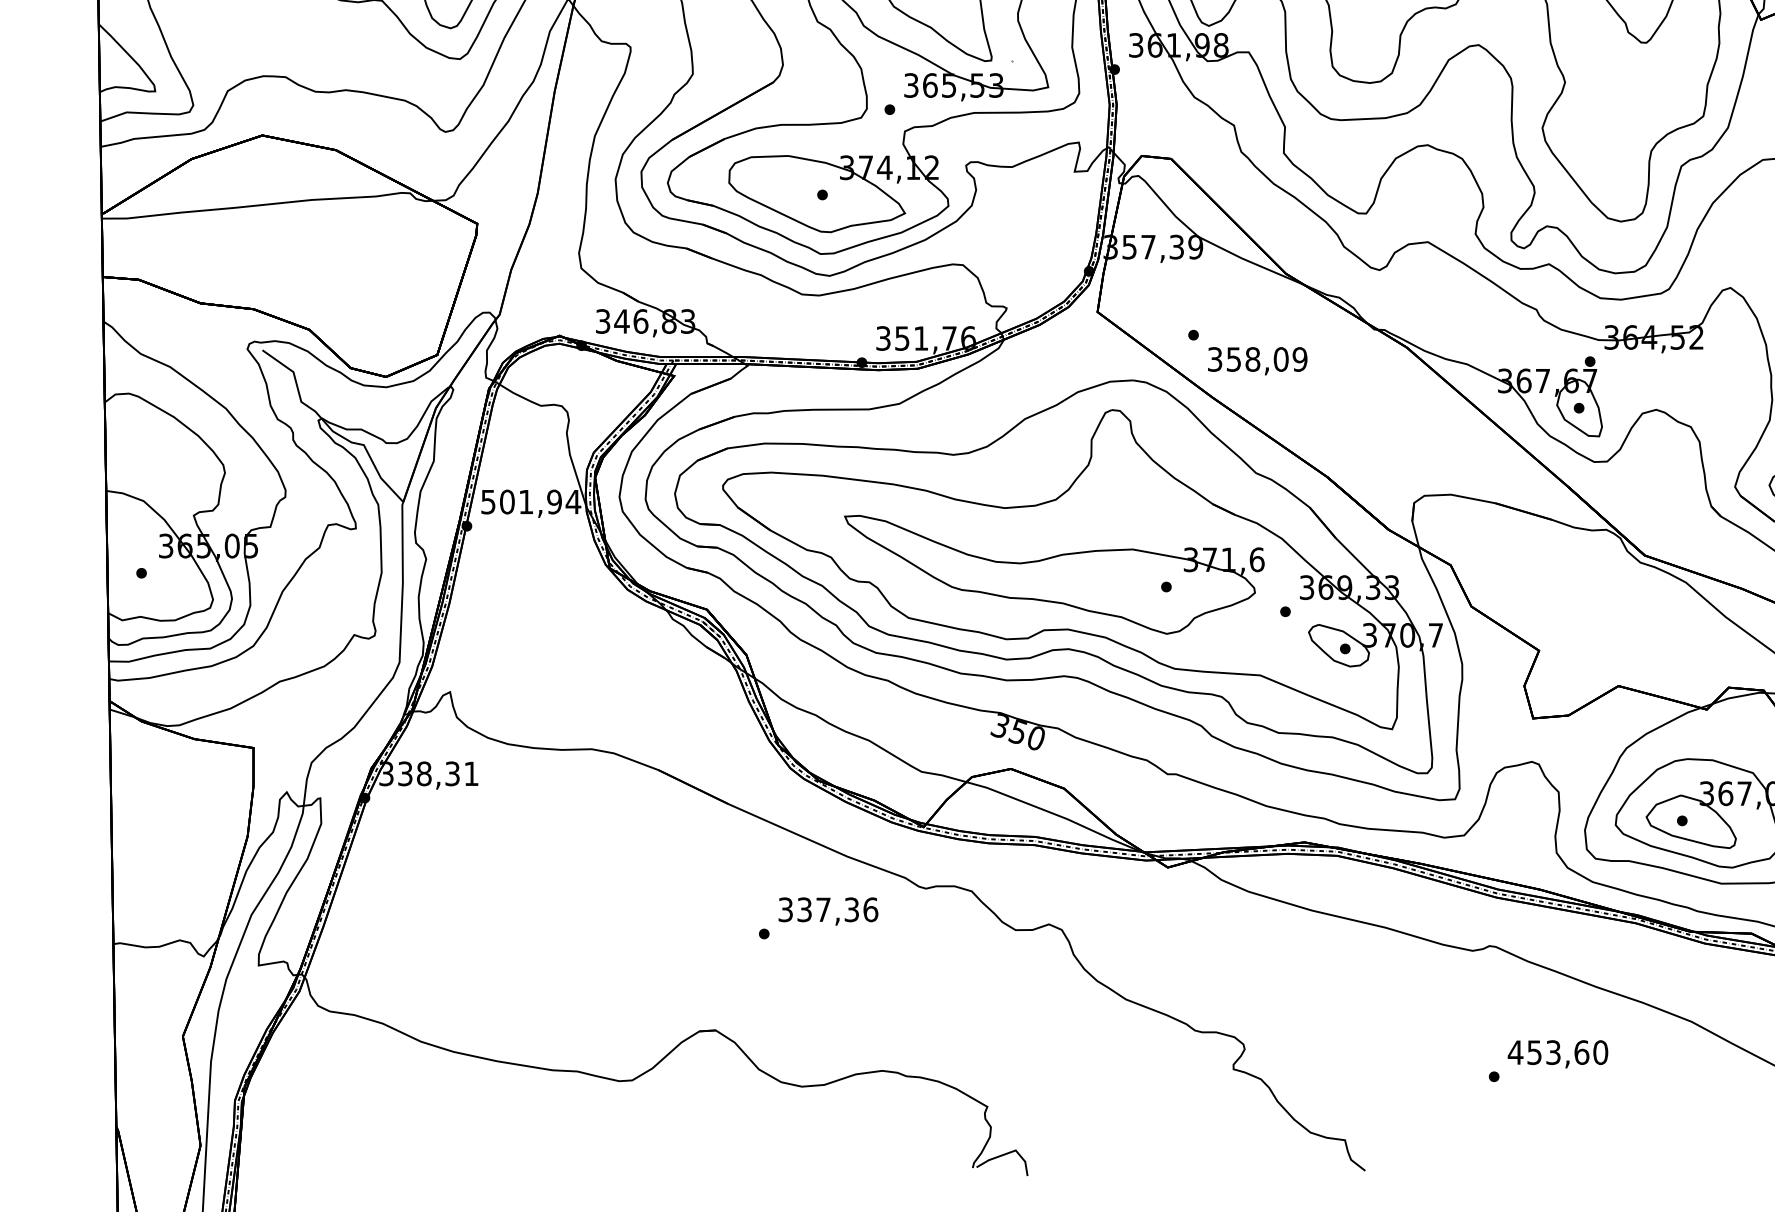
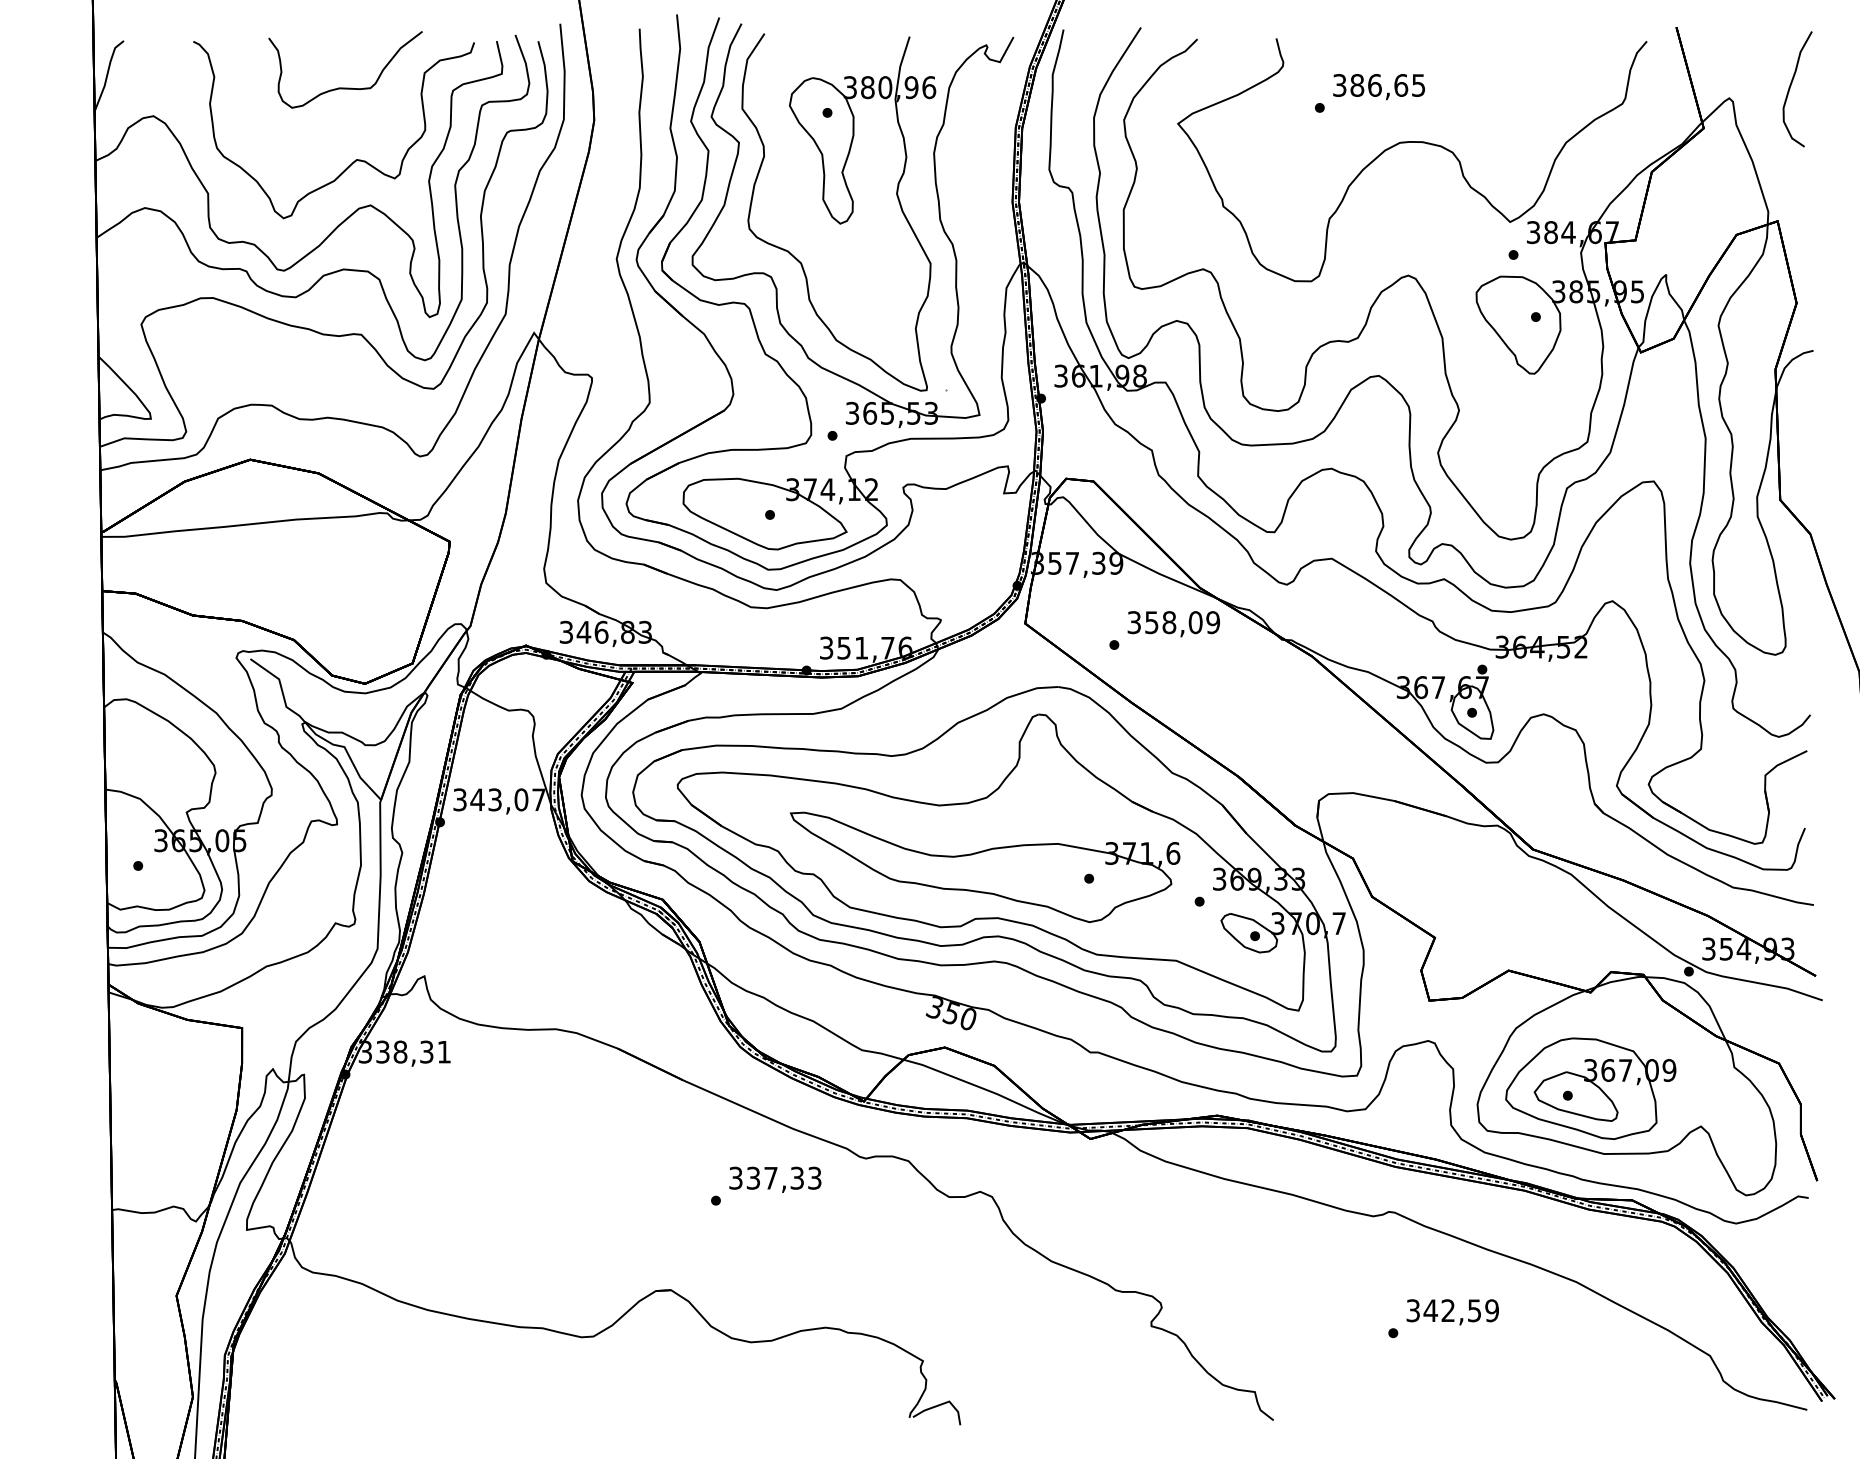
text: (1257, 361) -> (1173, 624), moved
text: (532, 501) -> (500, 799), 501,94 -> 343,07
text: (870, 909) -> (814, 1177), 337,36 -> 337,33
text: (1557, 1052) -> (1452, 1310), 453,60 -> 342,59

